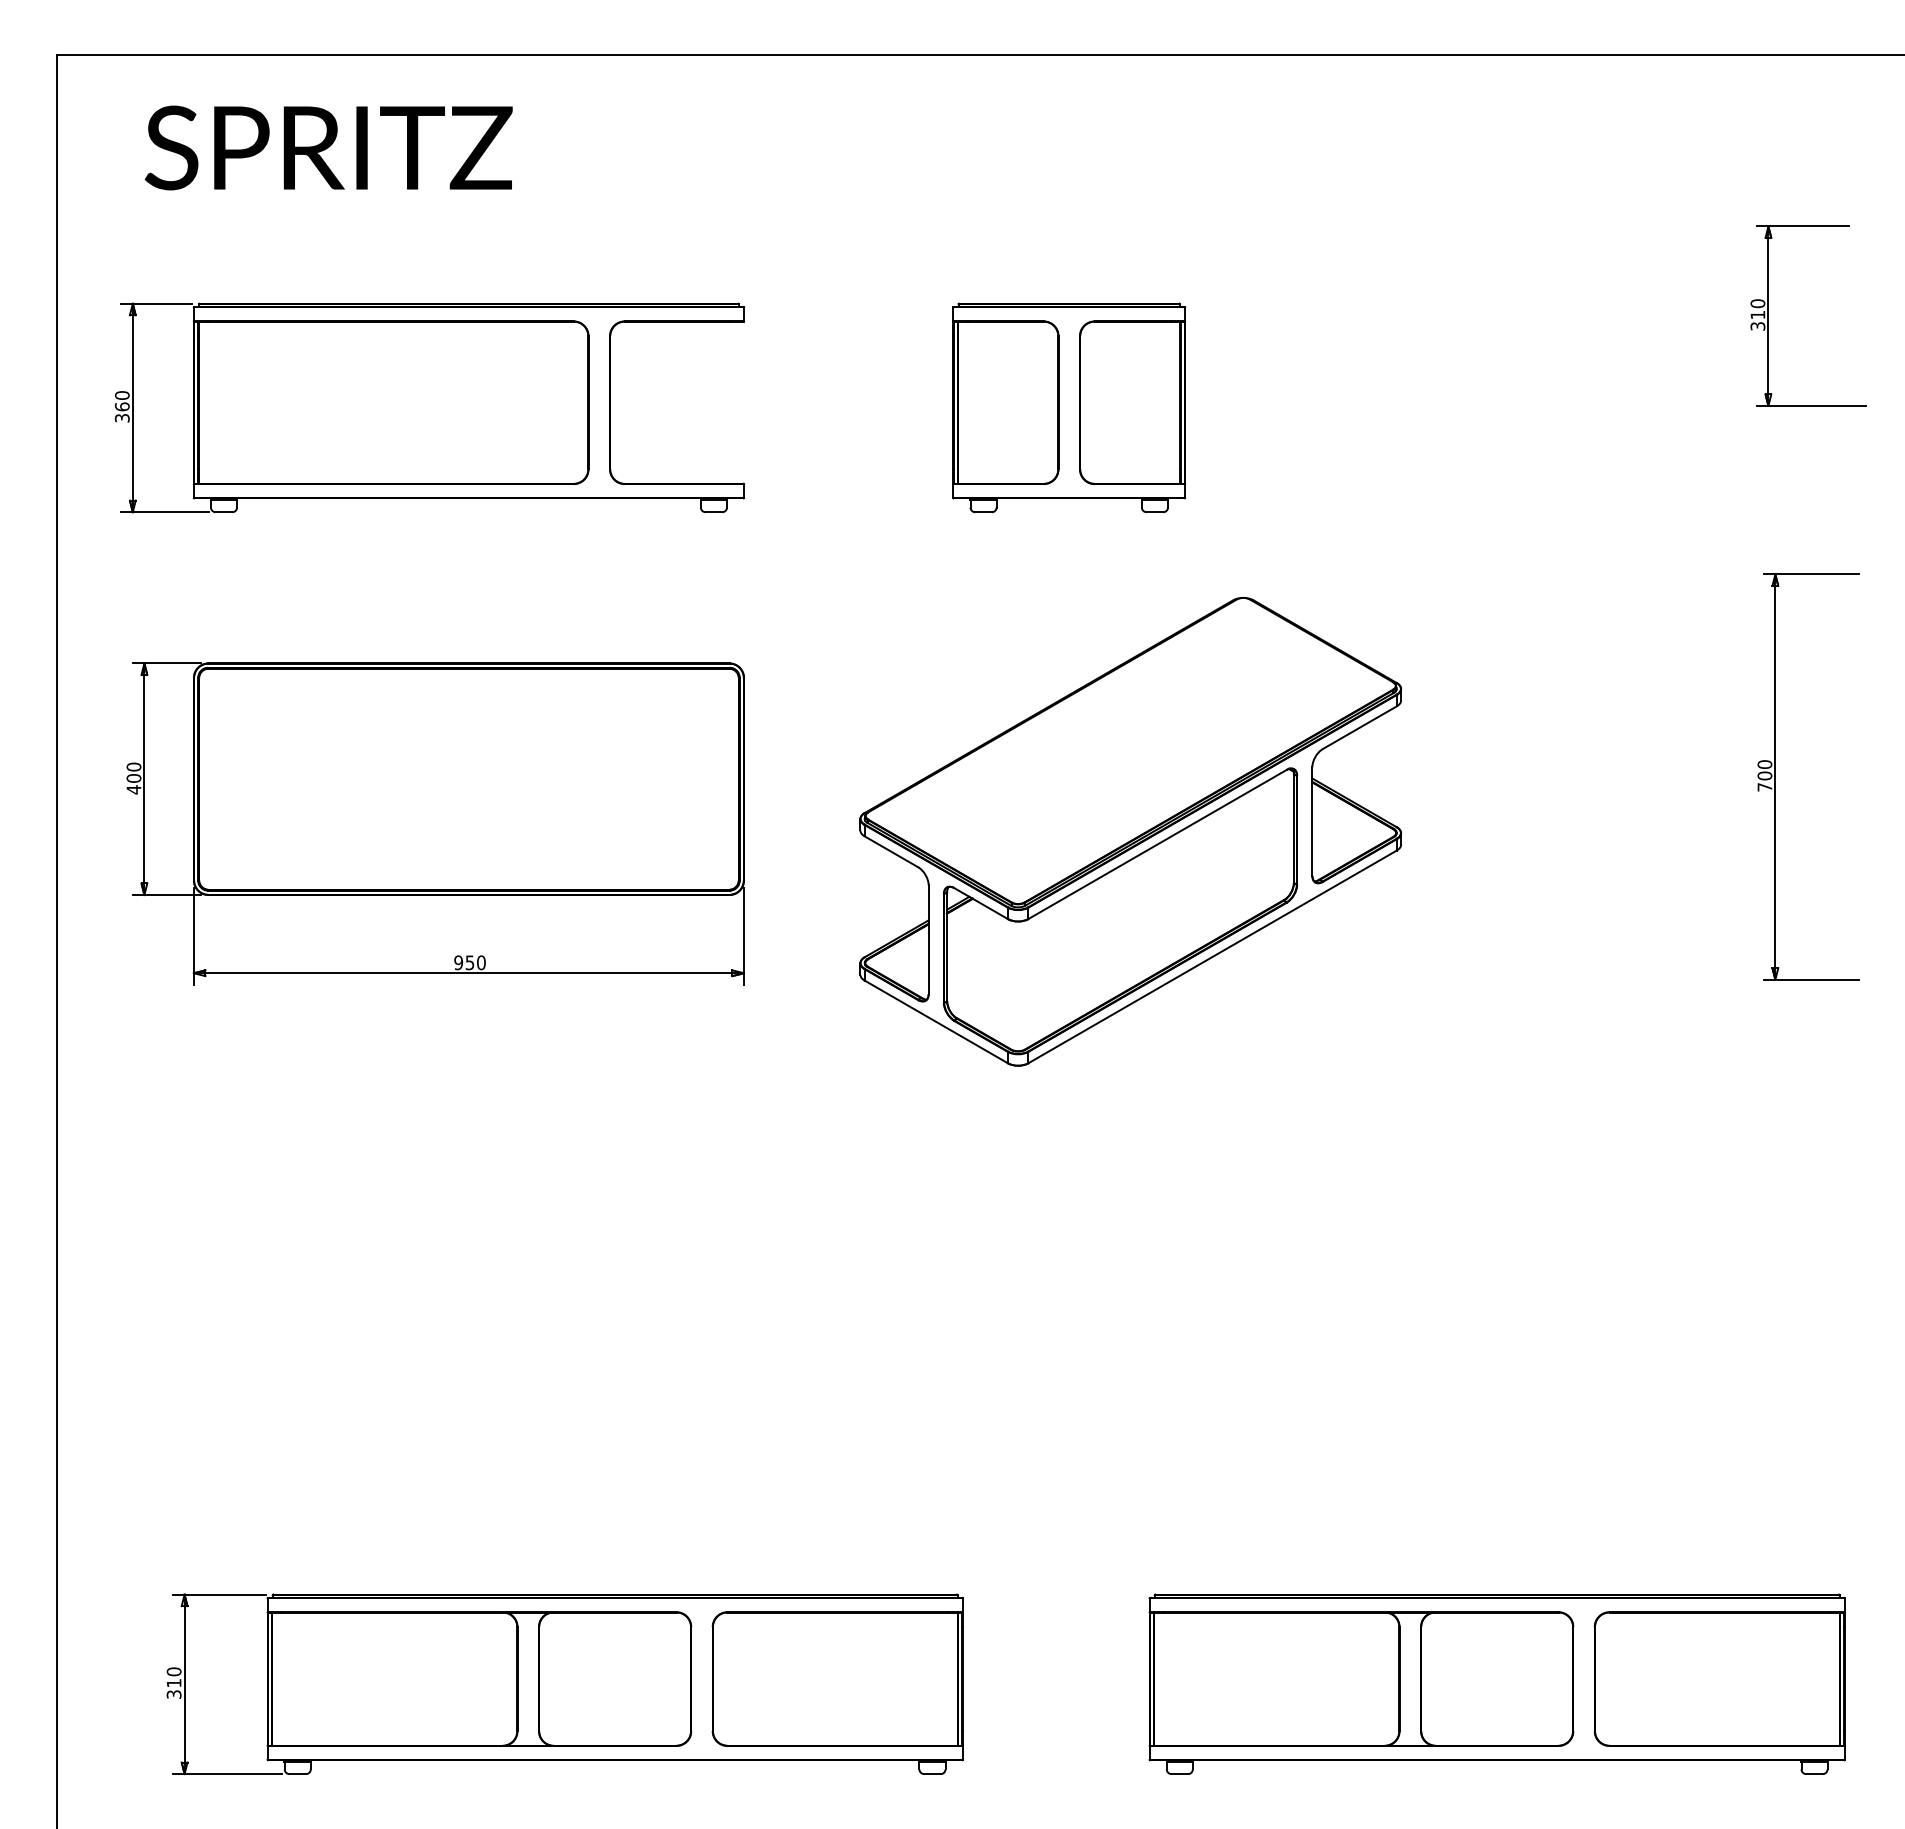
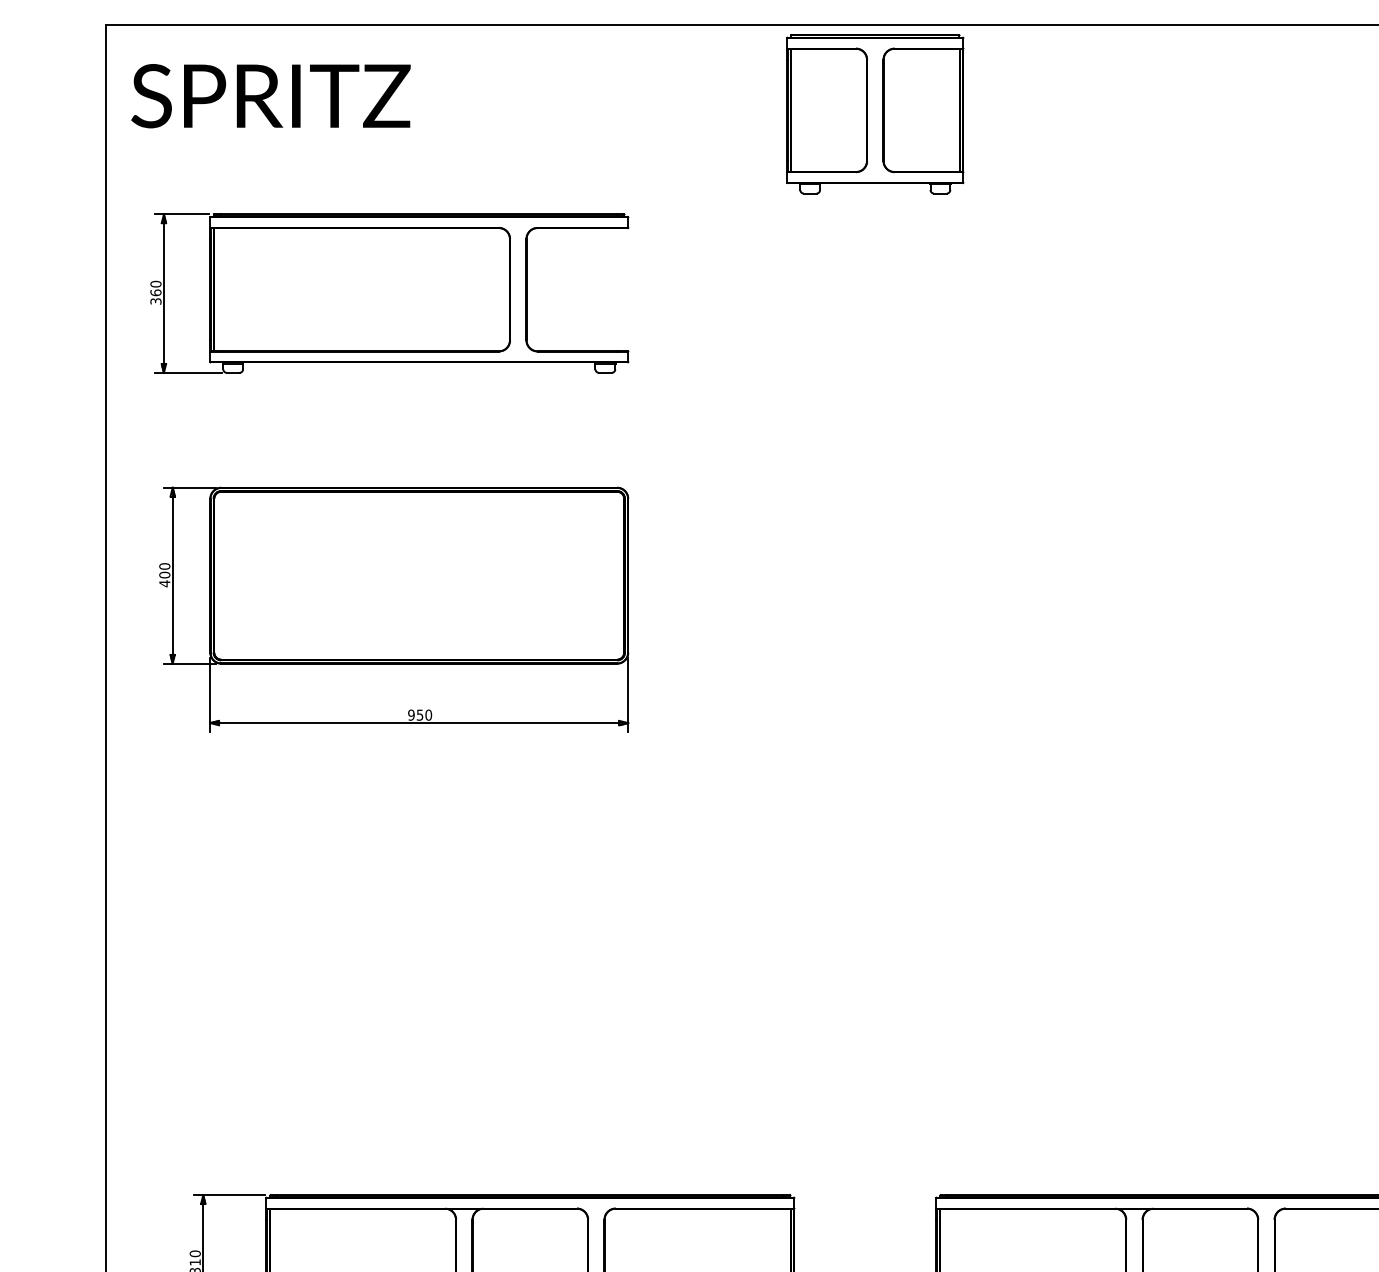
text: (328, 147) -> (270, 95), moved
part: (1069, 407) -> (875, 114), moved
part: (1130, 831) -> (921, 615), removed

